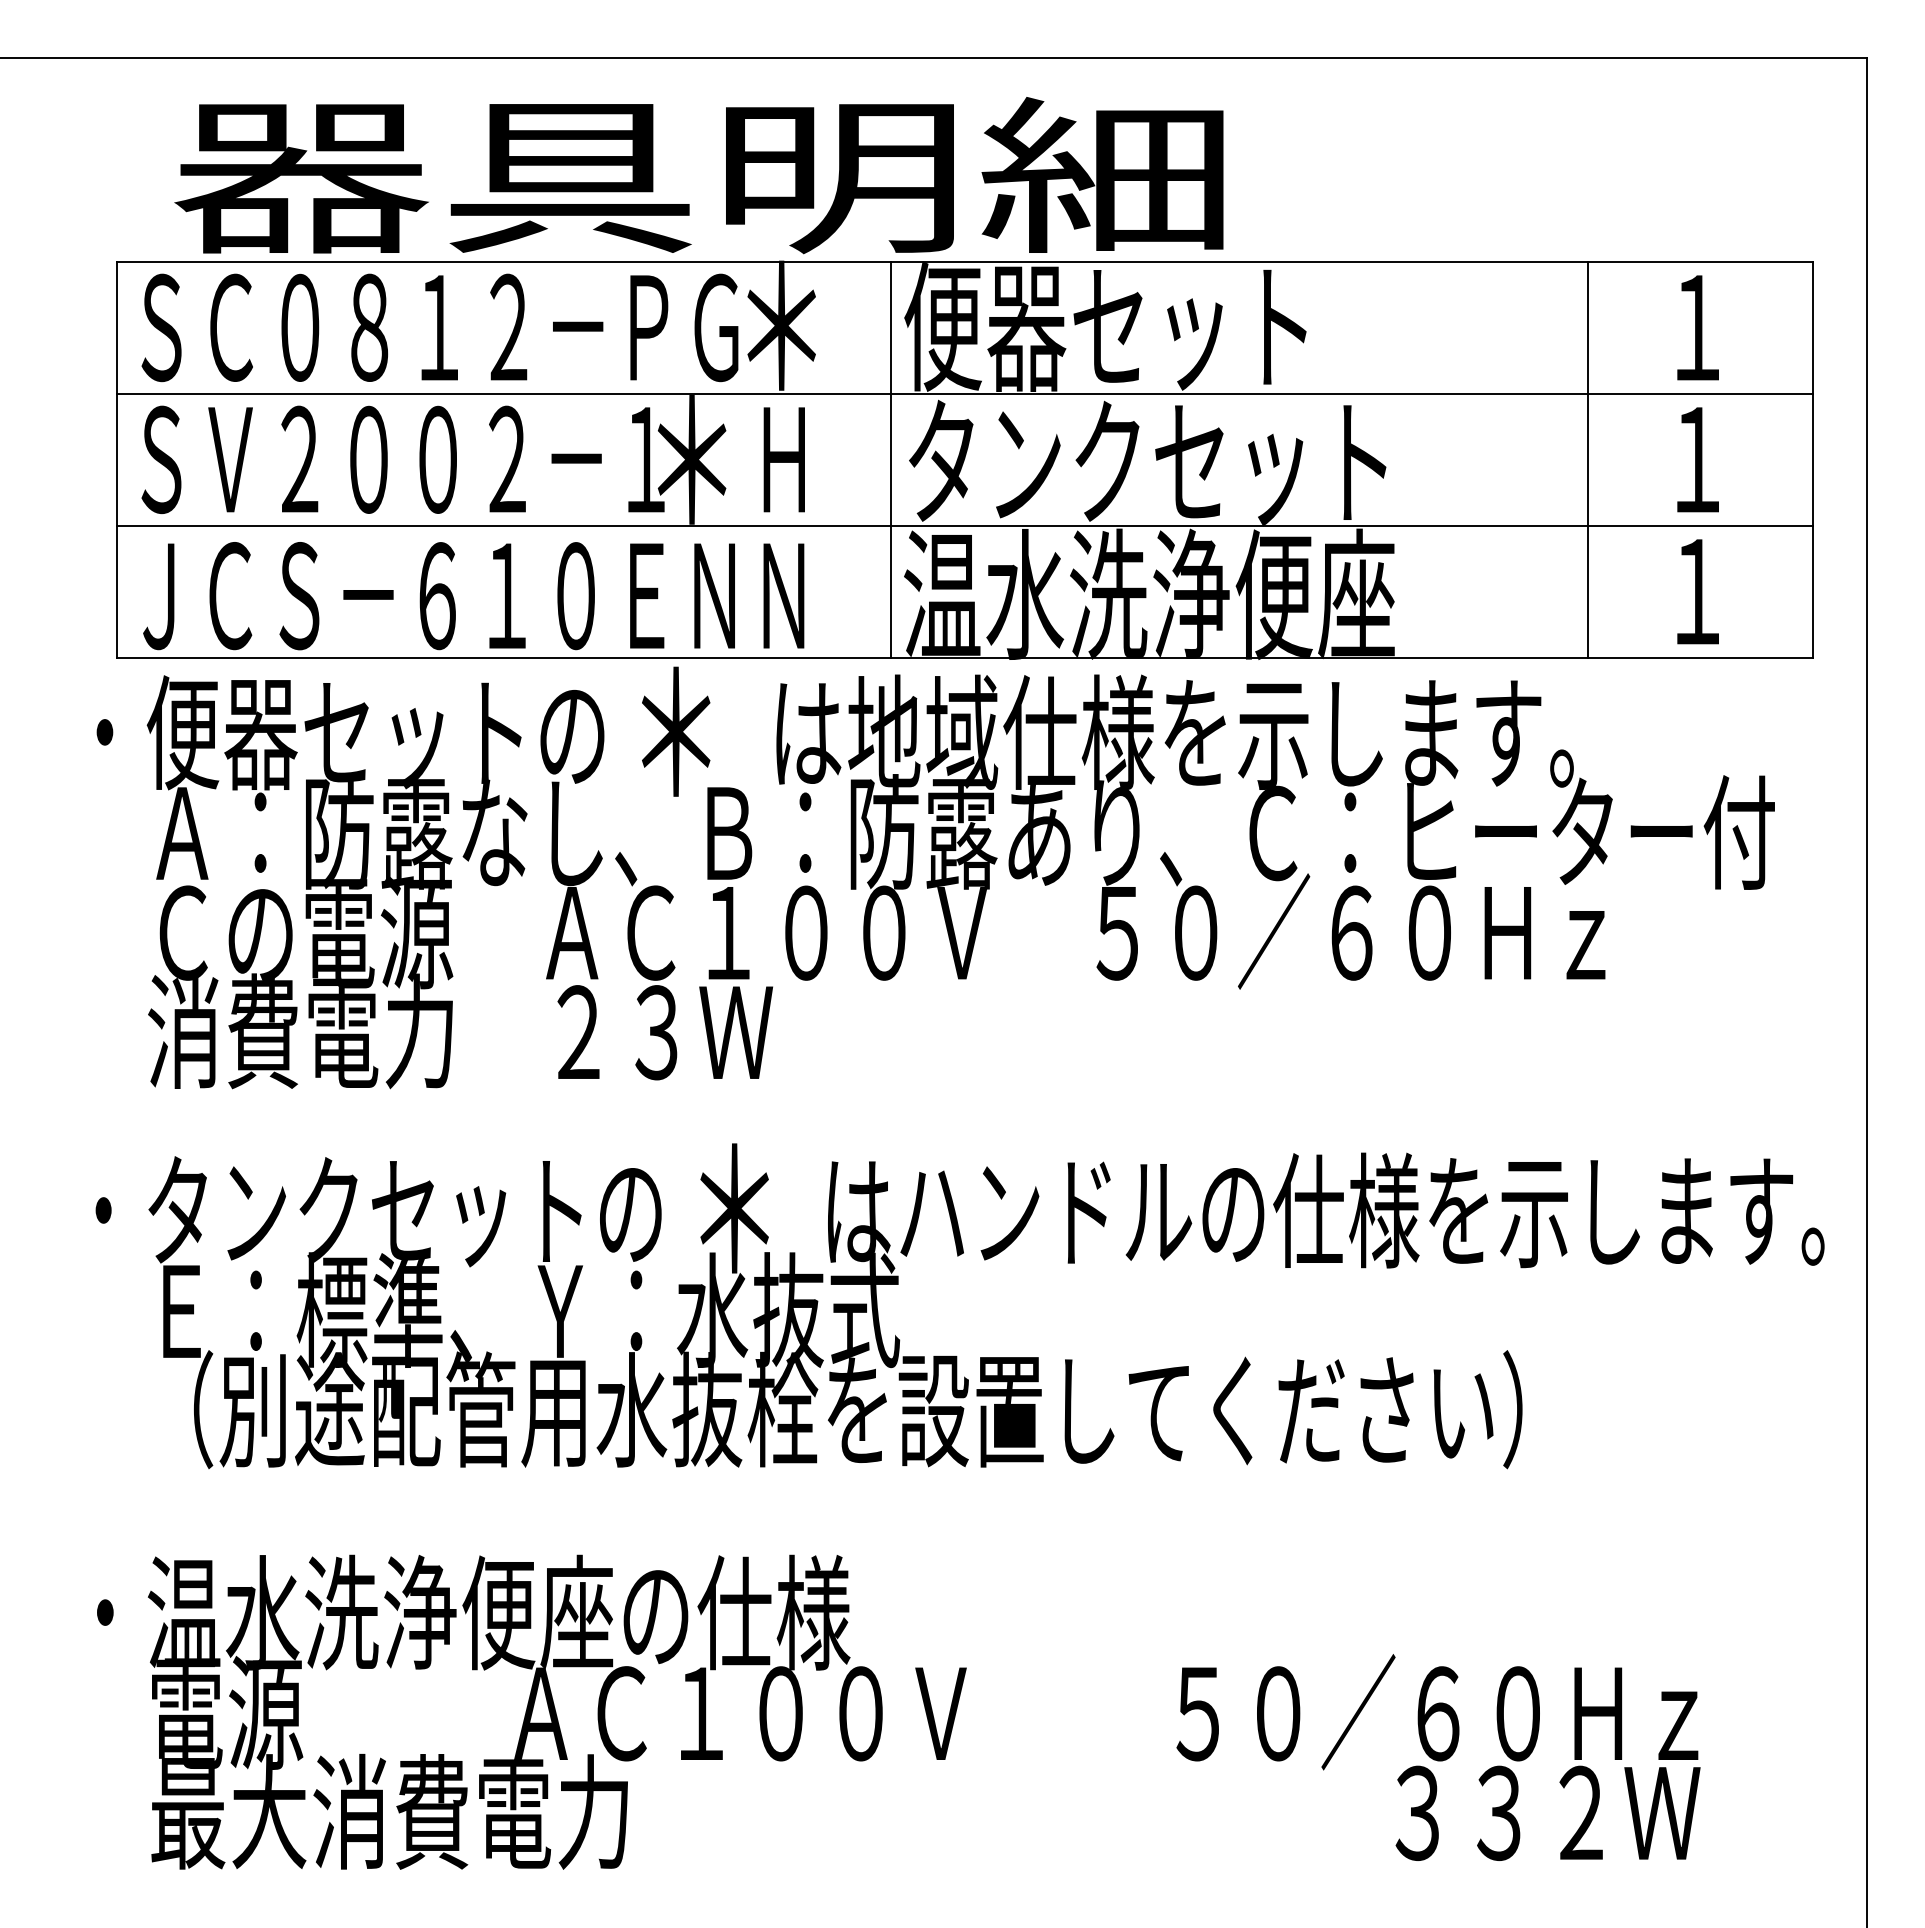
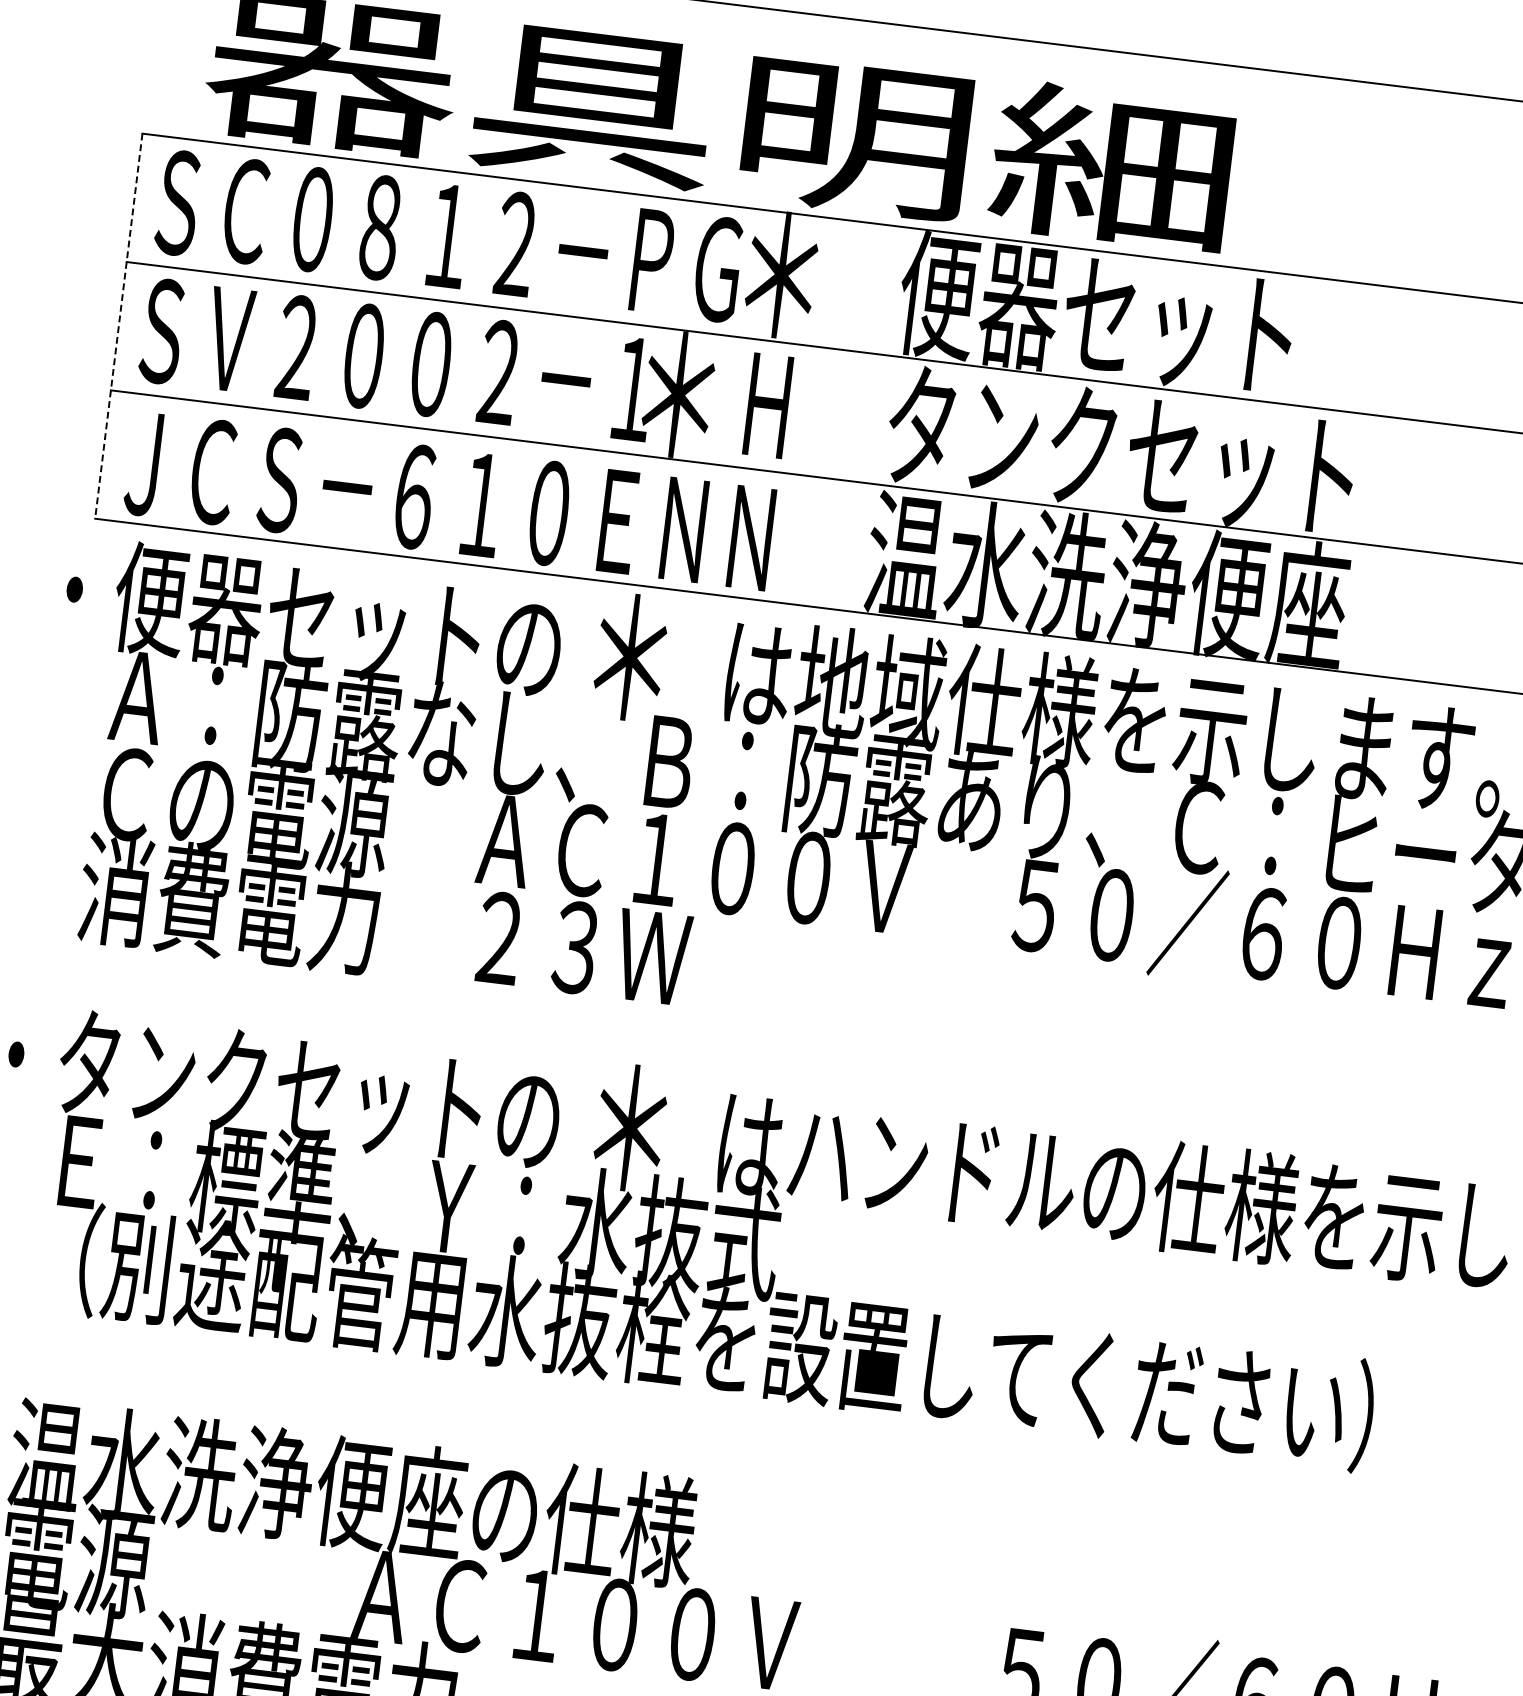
line: (116, 459) -> (118, 325), solid -> dashed
line: (891, 459) -> (872, 418), removed

